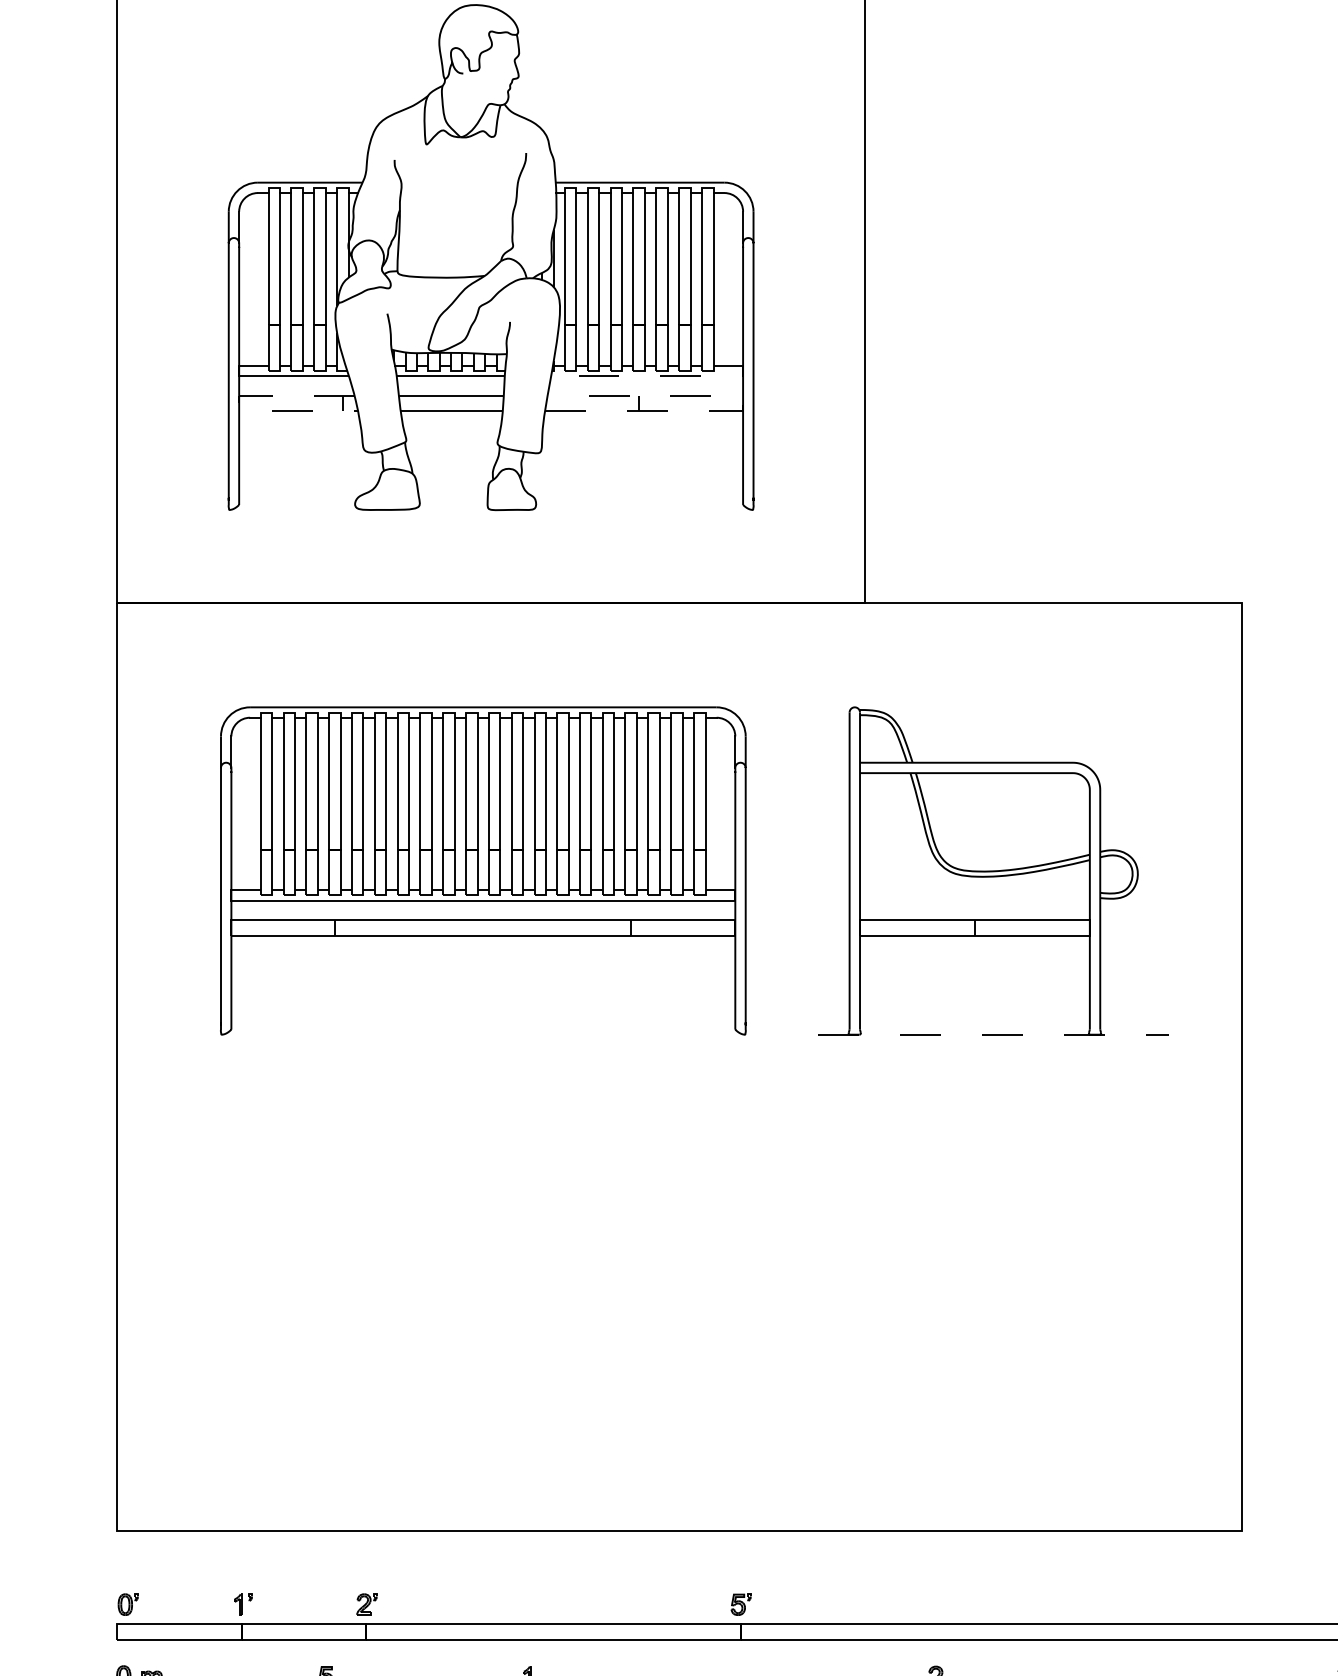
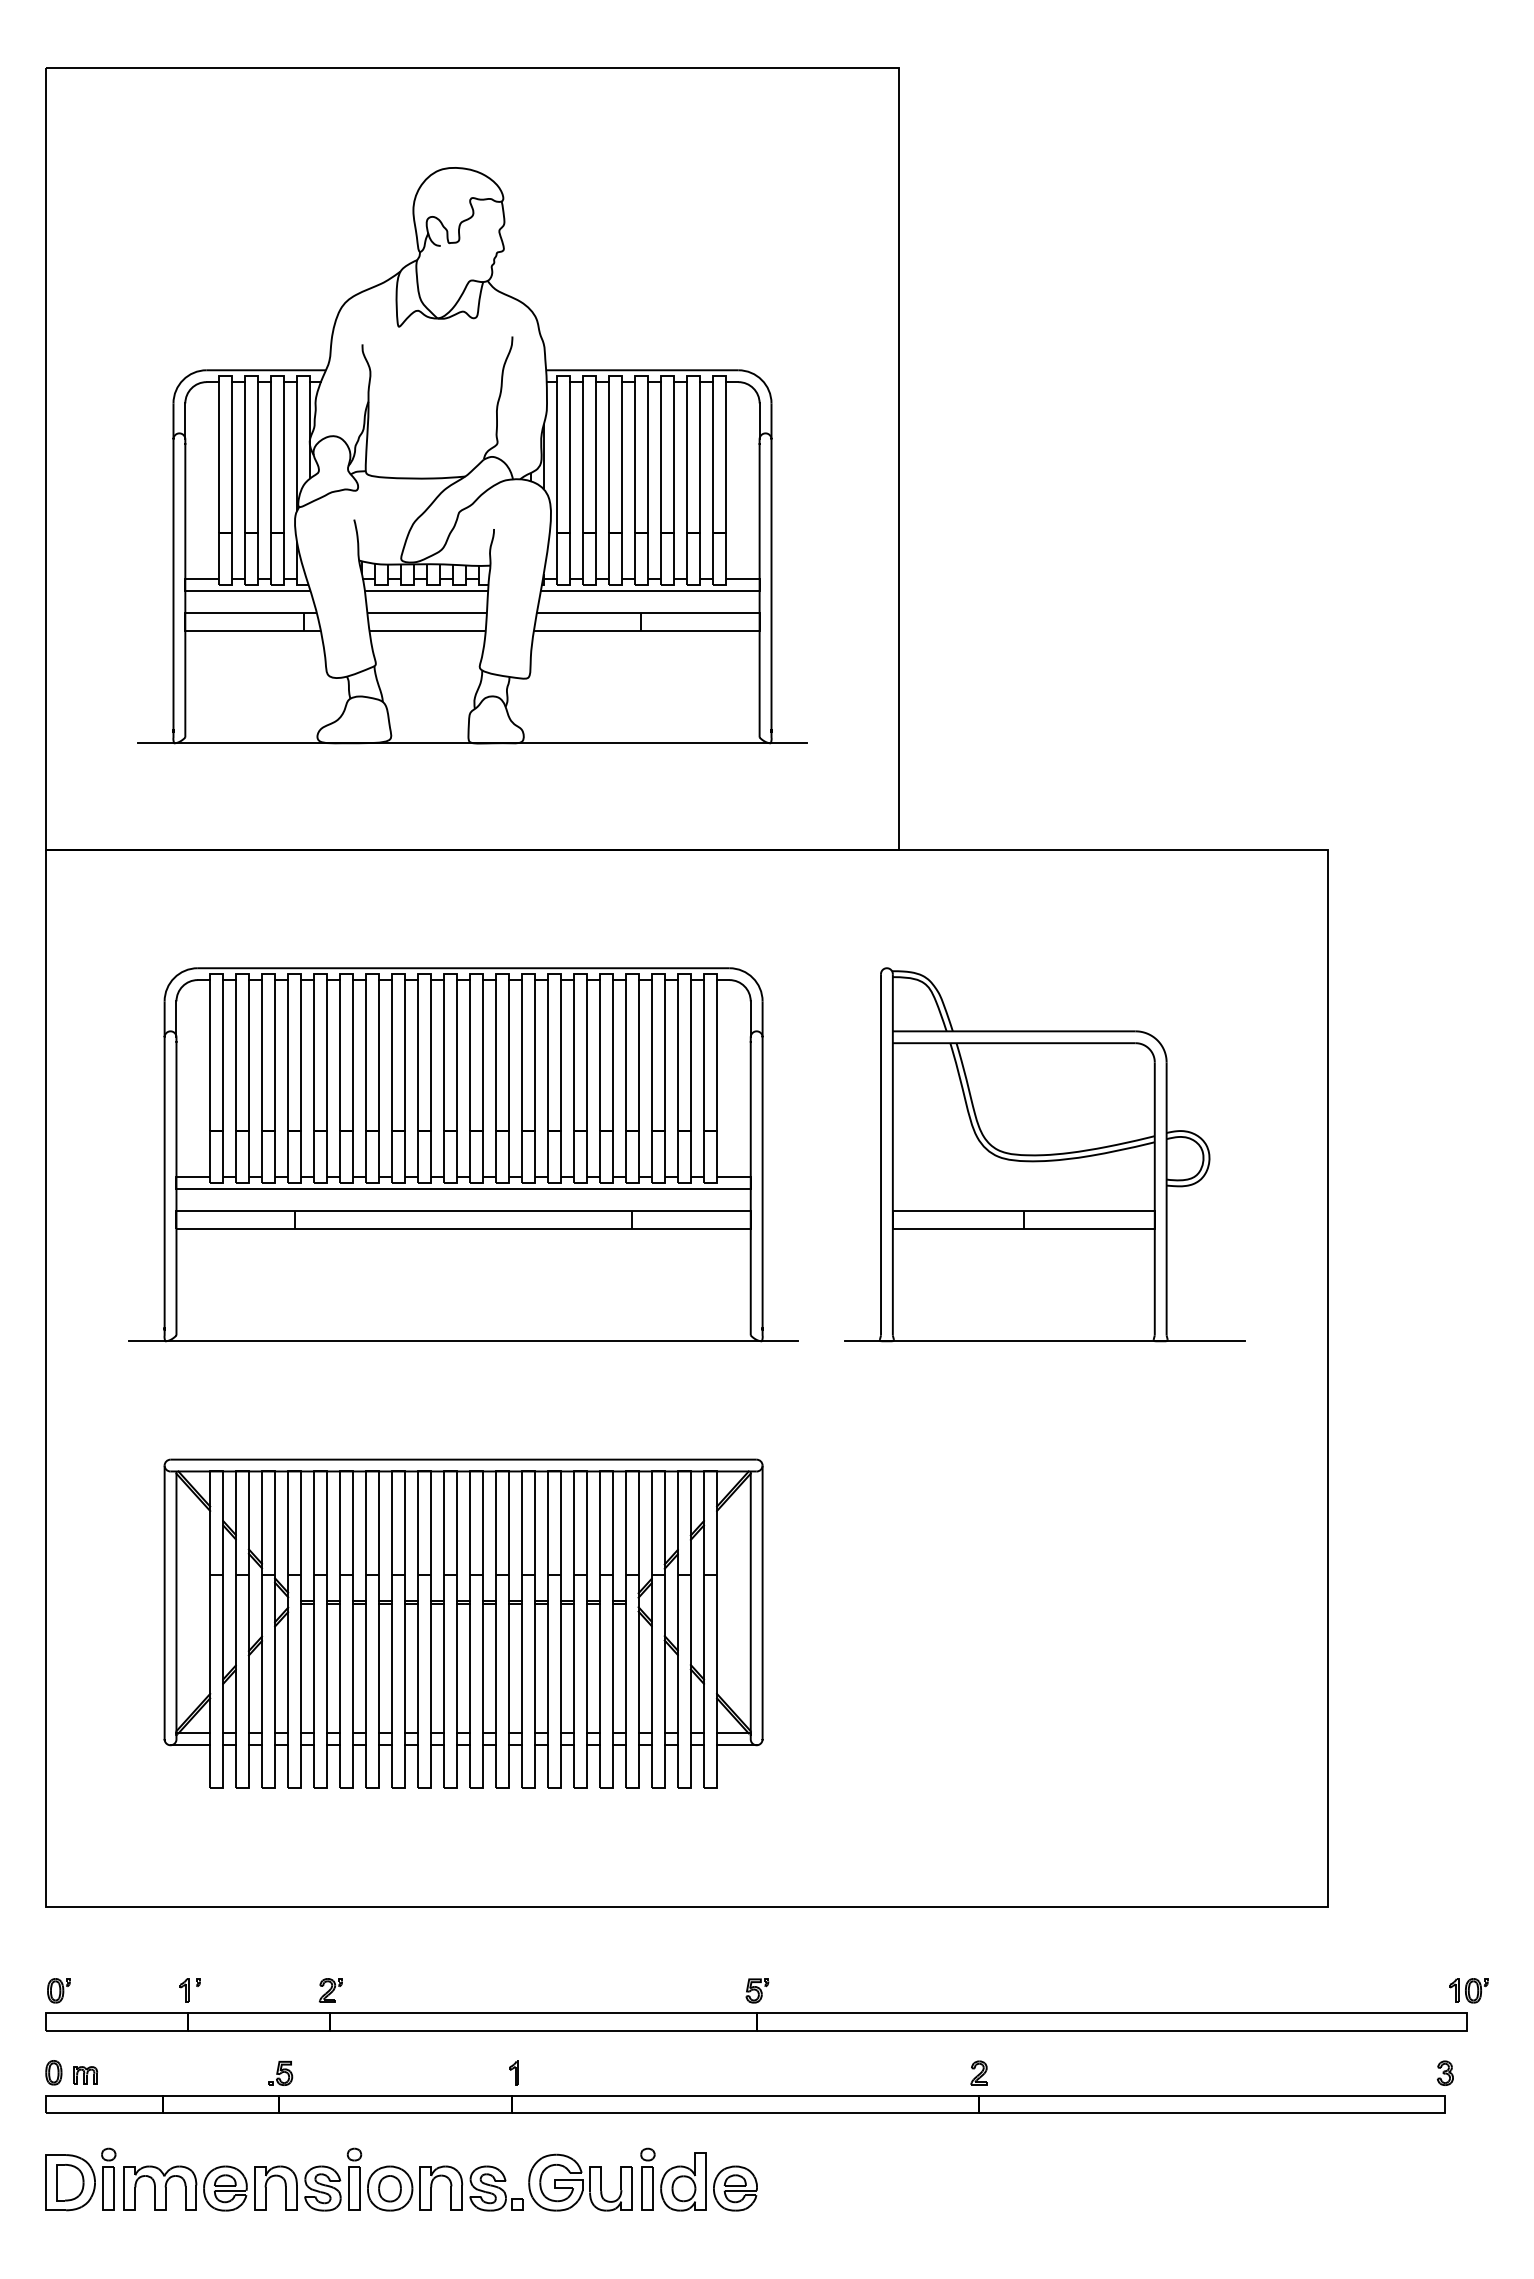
line: (667, 375) -> (673, 590), dashed -> solid
line: (742, 403) -> (759, 622), dashed -> solid
line: (239, 404) -> (185, 623), dashed -> solid
line: (491, 510) -> (472, 743), added
line: (483, 1034) -> (463, 1341), added
line: (993, 1034) -> (1045, 1341), dashed -> solid
part: (483, 1282) -> (463, 1623), added

